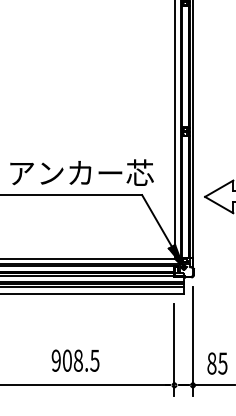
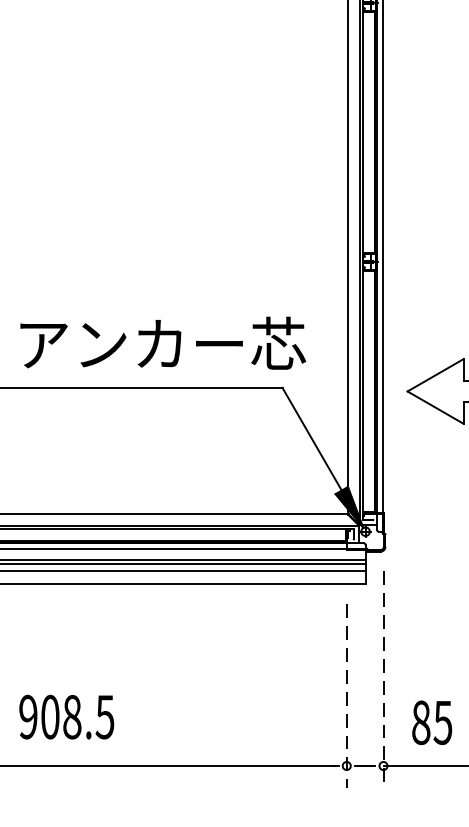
line: (192, 342) -> (382, 680), solid -> dashed
line: (174, 350) -> (346, 696), solid -> dashed
text: (75, 360) -> (66, 716), moved

